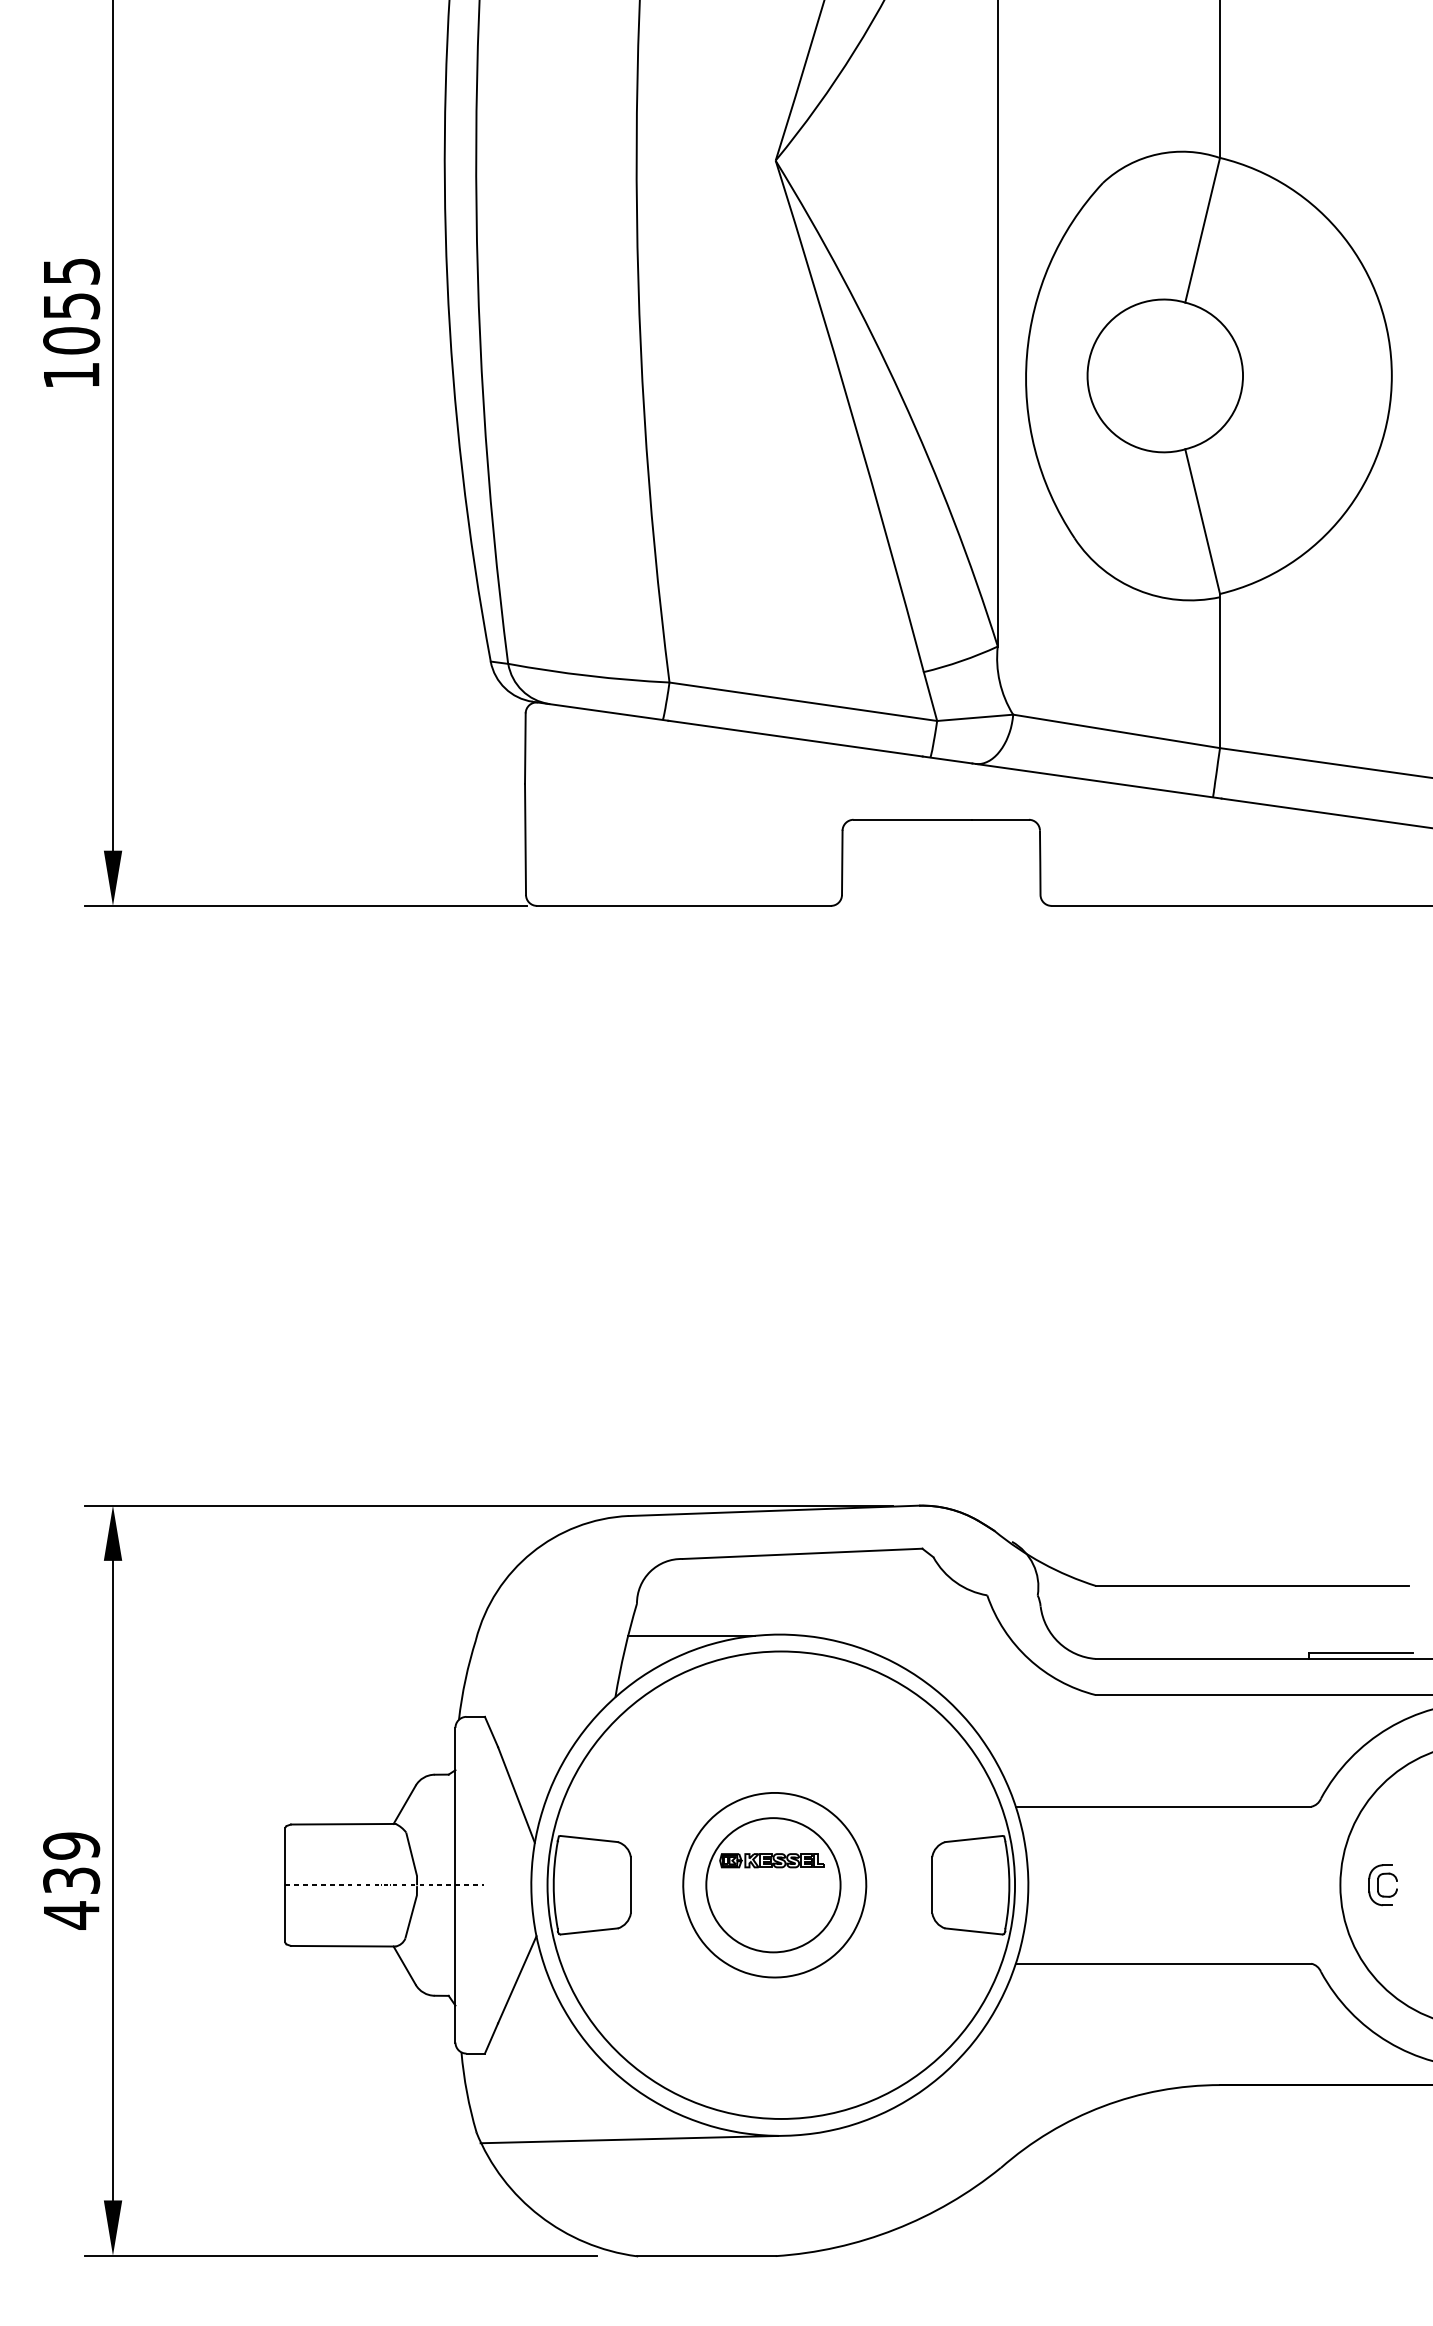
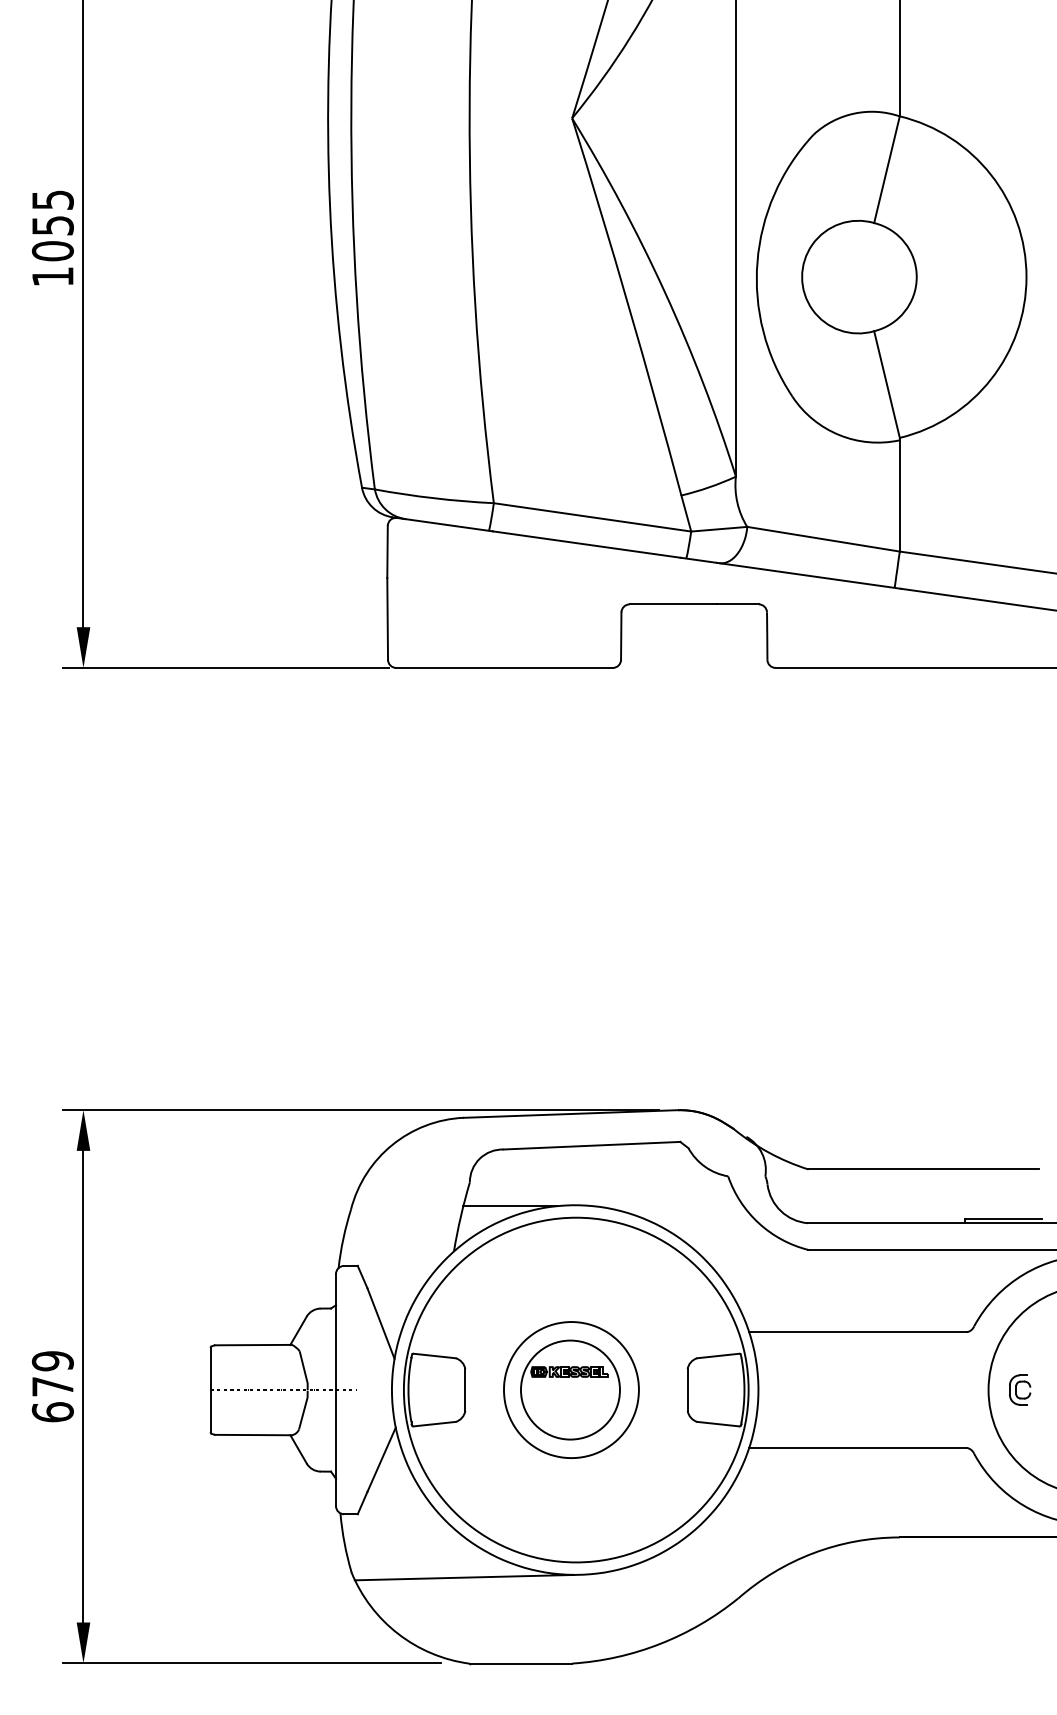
text: (71, 1898) -> (52, 1399), 439 -> 679

